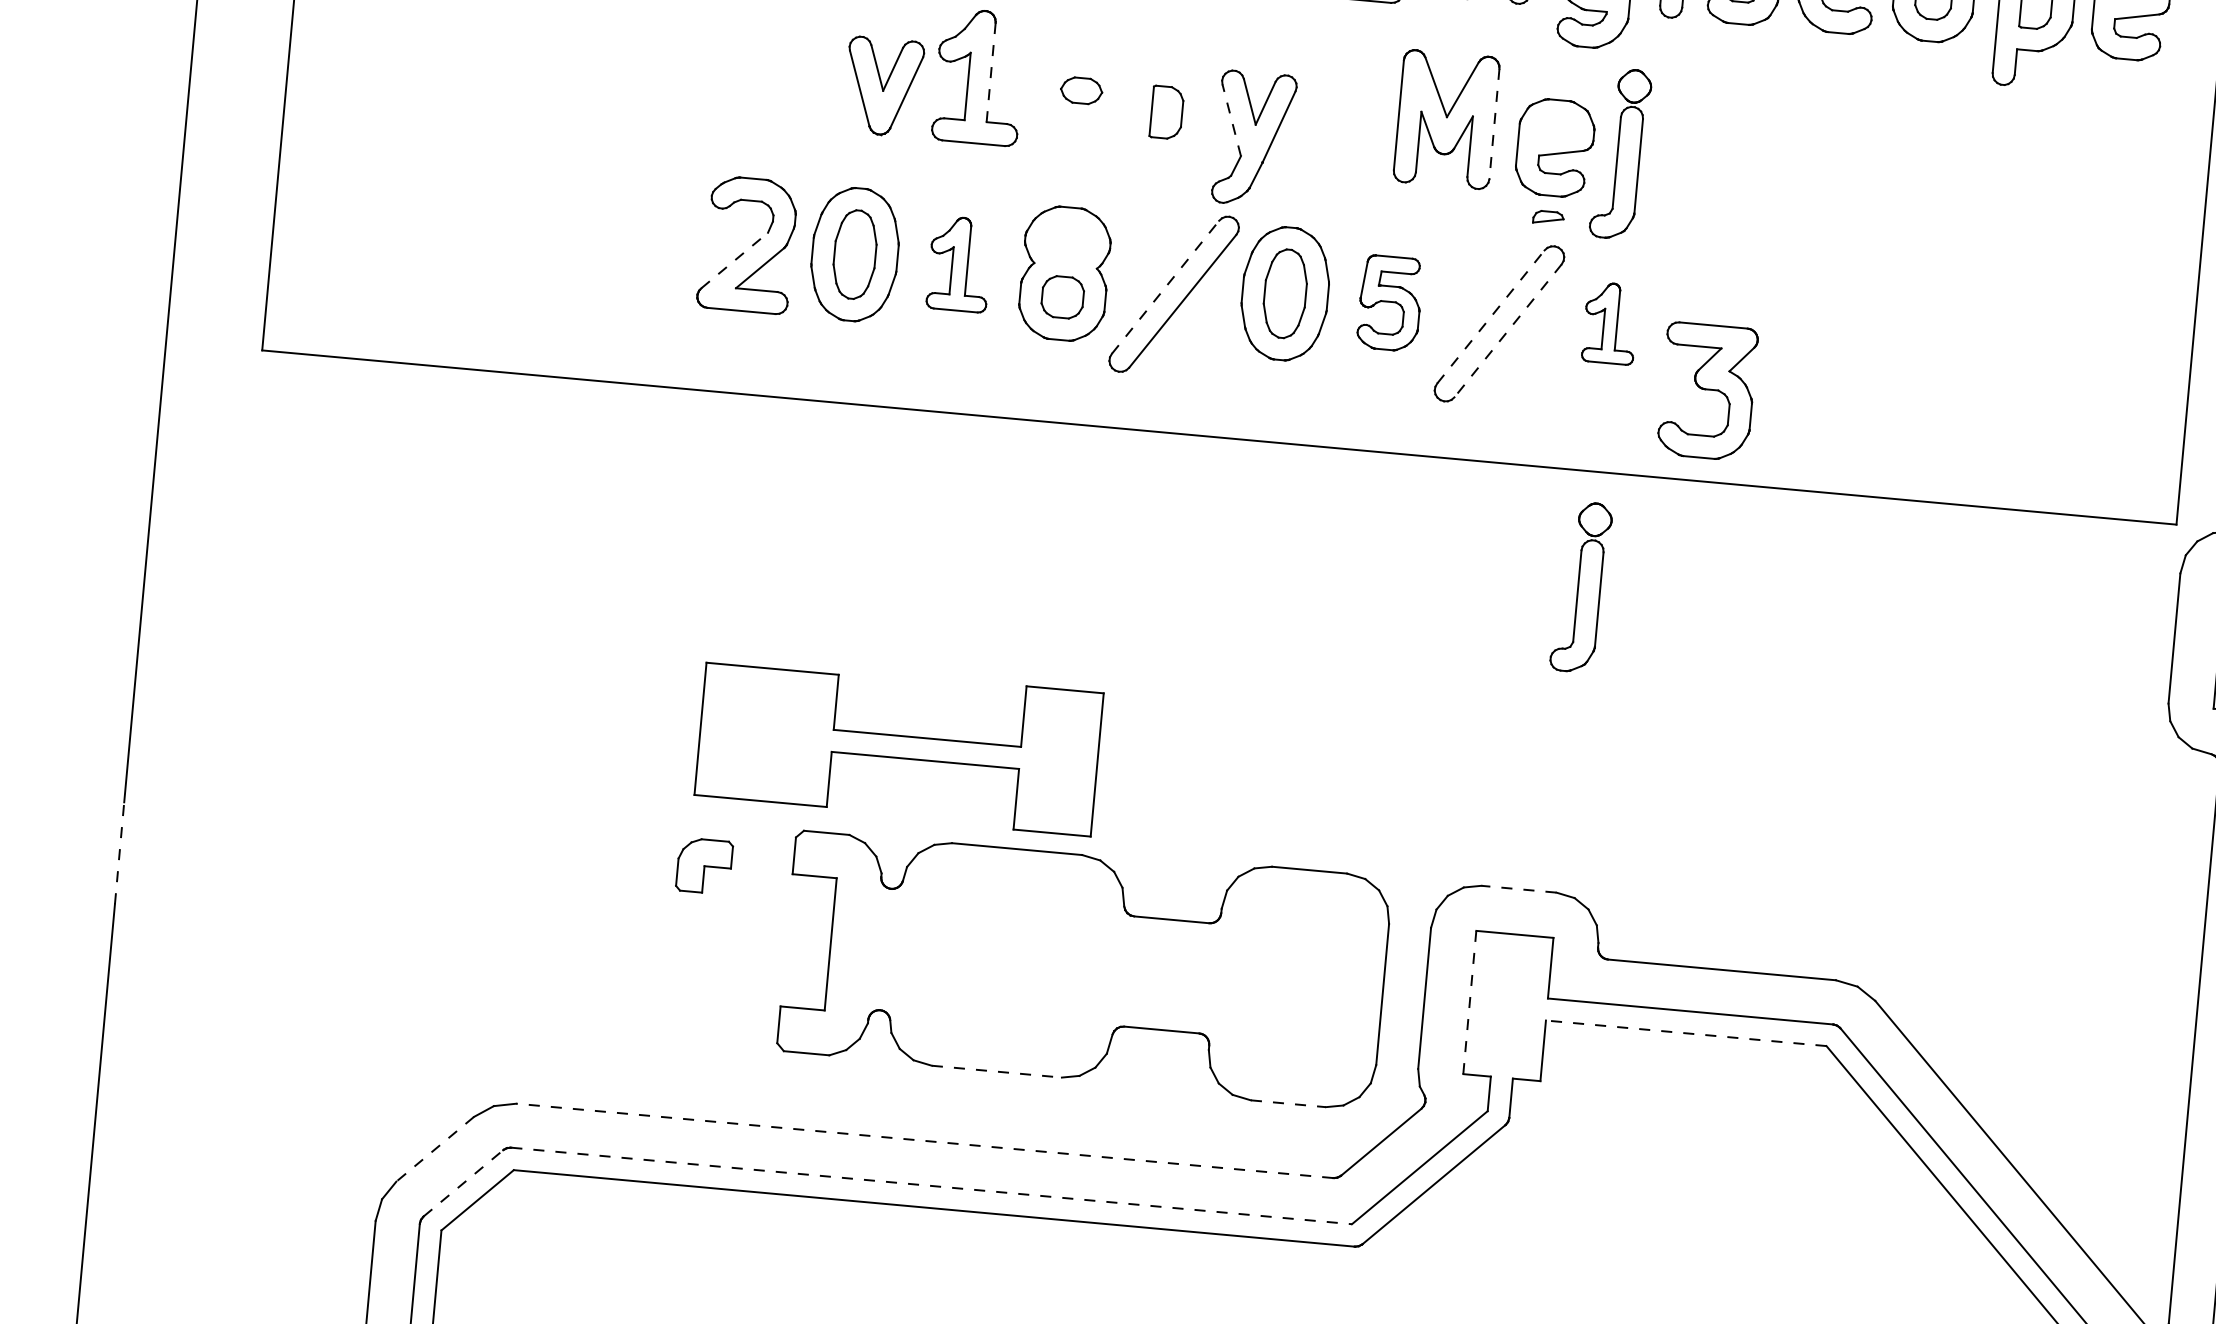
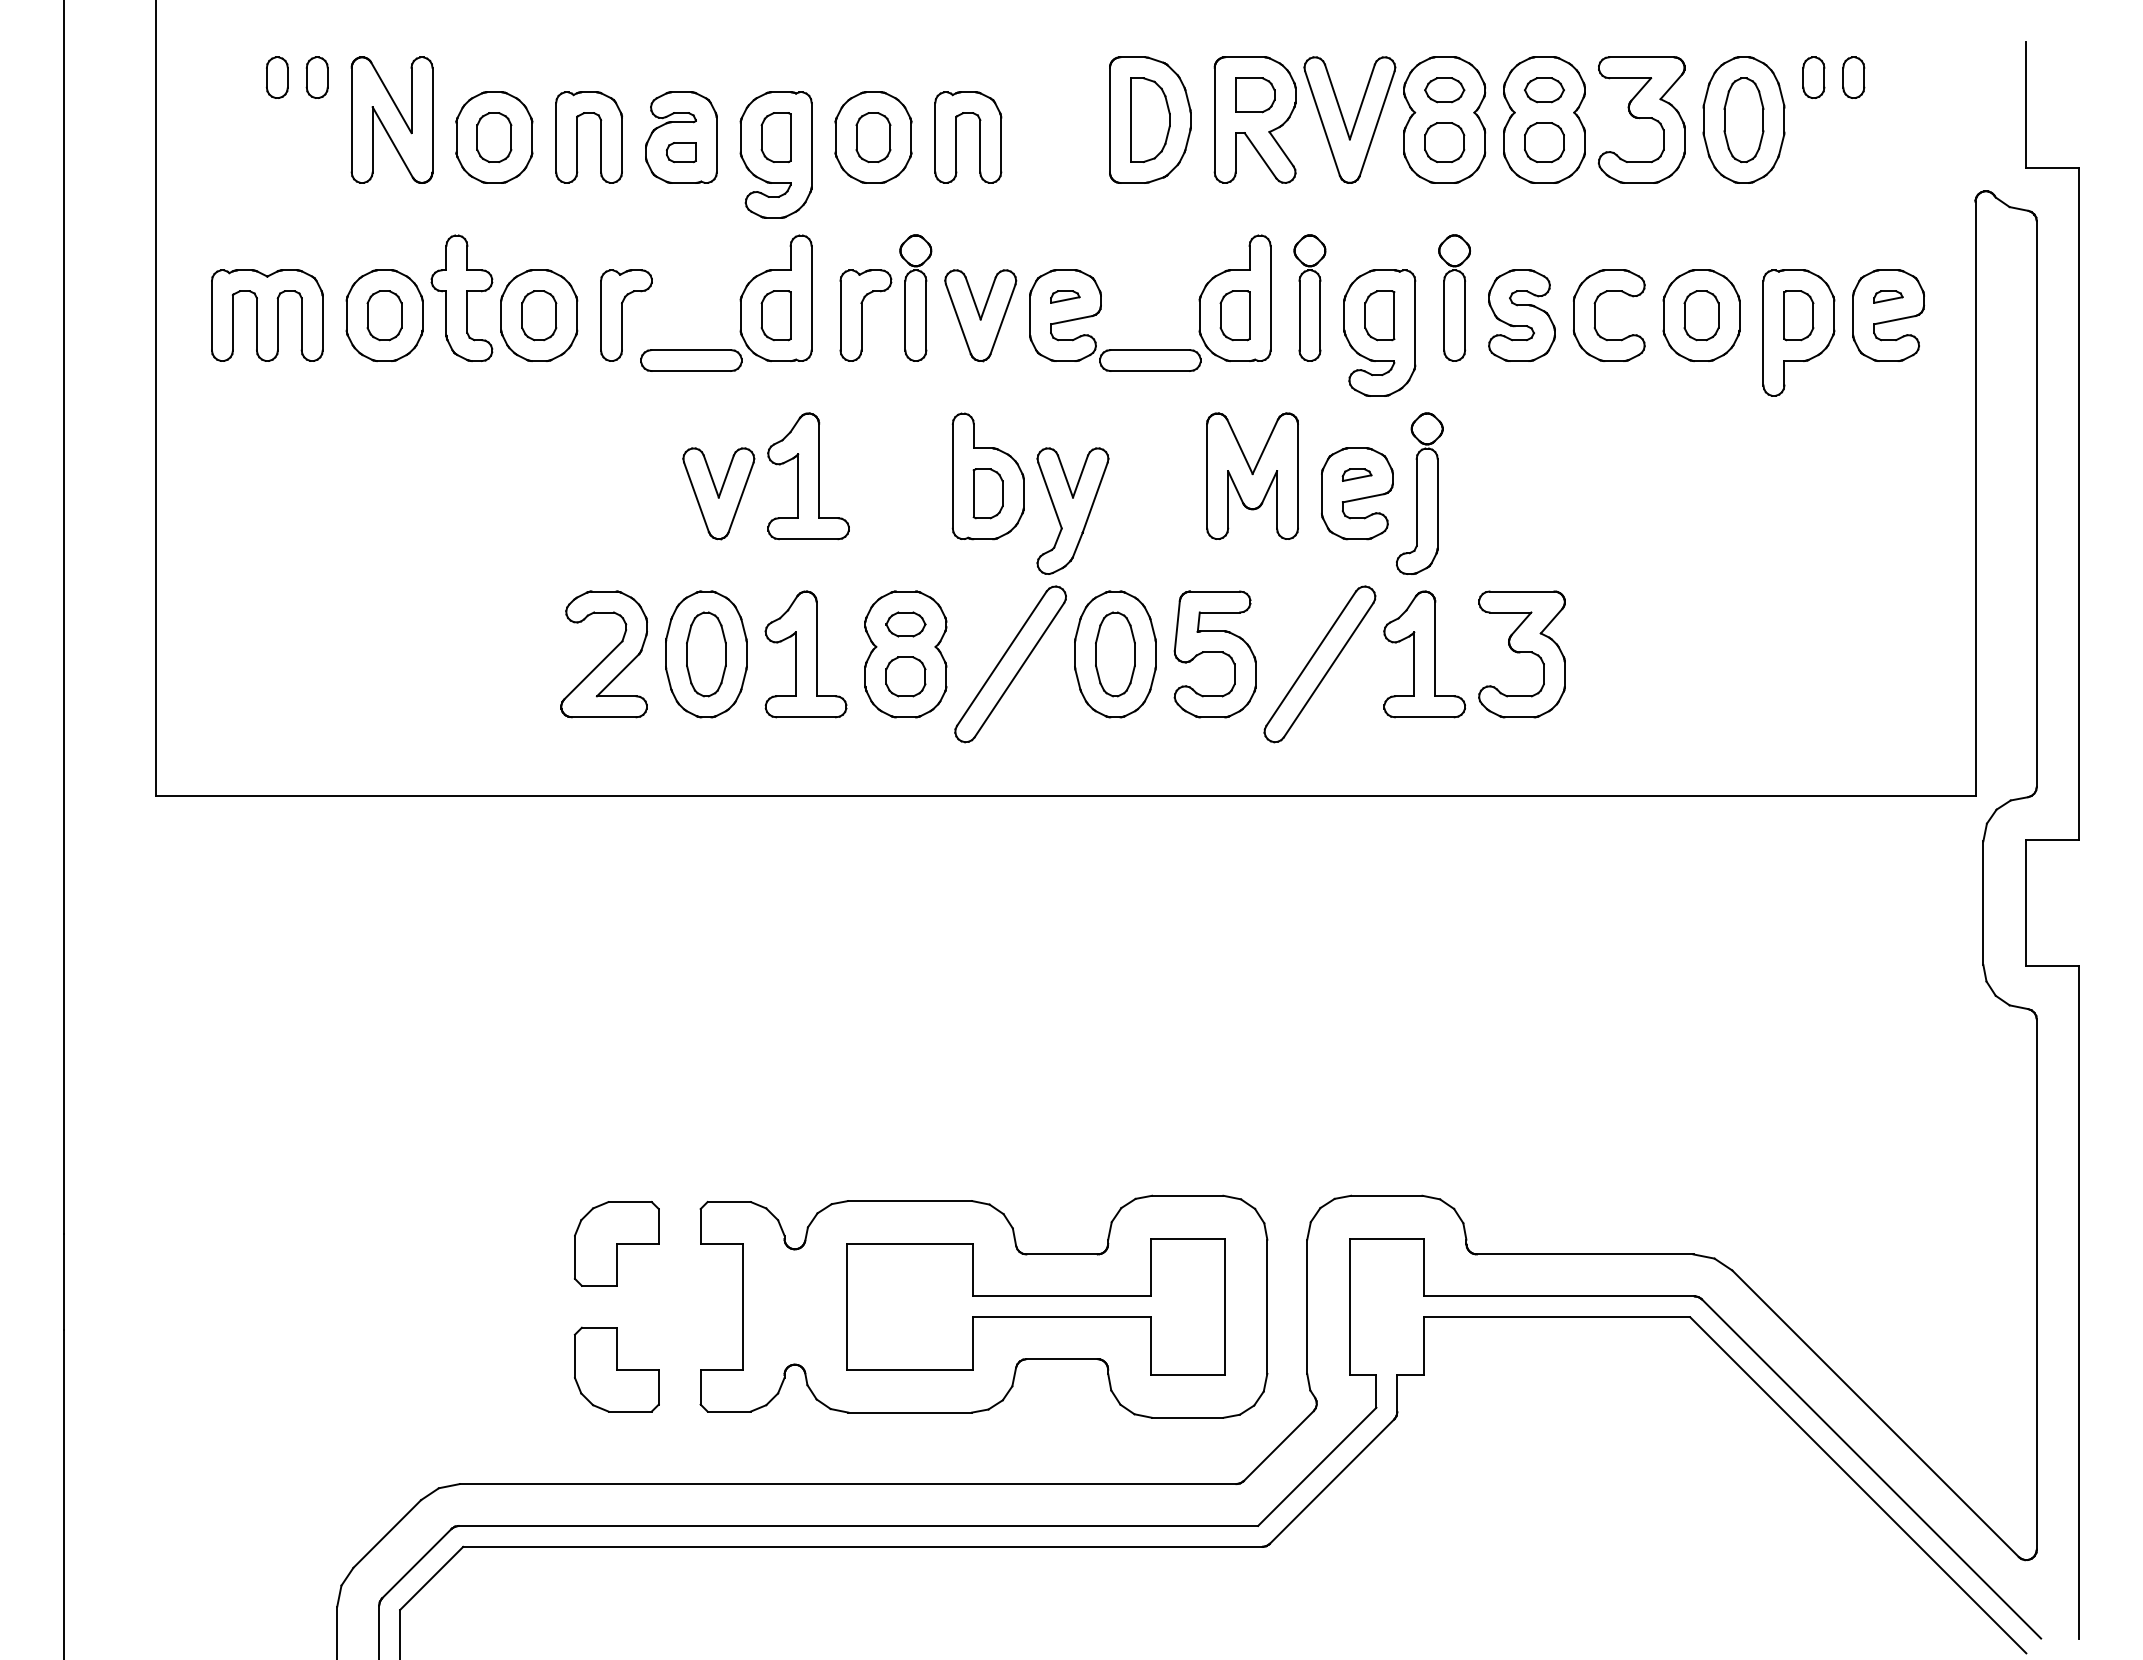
line: (991, 73) -> (819, 471), dashed -> solid
part: (1081, 90) -> (905, 624), moved
part: (1167, 94) -> (987, 476), added
line: (1231, 119) -> (1049, 494), dashed -> solid
line: (1494, 124) -> (1298, 476), dashed -> solid
part: (1547, 217) -> (1356, 474), moved
line: (734, 259) -> (593, 669), dashed -> solid
part: (959, 264) -> (805, 654), size x1.43
line: (1165, 287) -> (1001, 658), dashed -> solid
part: (1389, 303) -> (1214, 654), size x1.43
line: (1491, 316) -> (1311, 658), dashed -> solid
part: (1610, 323) -> (1424, 654), size x1.67
line: (1507, 331) -> (1328, 670), dashed -> solid
part: (1707, 391) -> (1521, 654), moved
part: (1581, 587) -> (1419, 905), removed
part: (898, 746) -> (1035, 1306), moved
line: (119, 852) -> (64, 1281), dashed -> solid
part: (704, 865) -> (616, 1243), size x1.67
line: (1518, 888) -> (1386, 1195), dashed -> solid
part: (692, 998) -> (616, 1369), added
line: (1470, 1002) -> (1350, 1306), dashed -> solid
line: (1685, 1033) -> (1556, 1317), dashed -> solid
line: (997, 1071) -> (910, 1412), dashed -> solid
line: (1288, 1103) -> (1187, 1417), dashed -> solid
line: (924, 1141) -> (847, 1484), dashed -> solid
line: (435, 1148) -> (387, 1533), dashed -> solid
line: (463, 1183) -> (416, 1563), dashed -> solid
line: (931, 1185) -> (858, 1525), dashed -> solid

